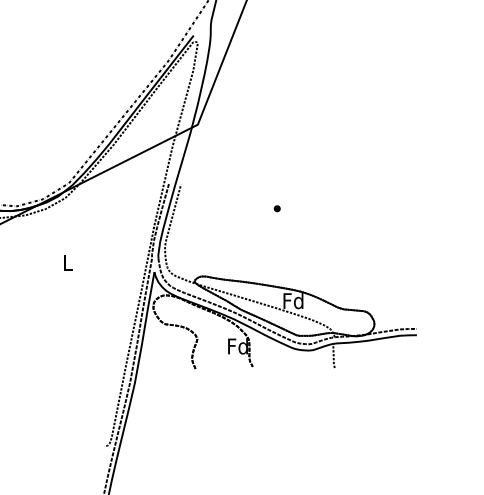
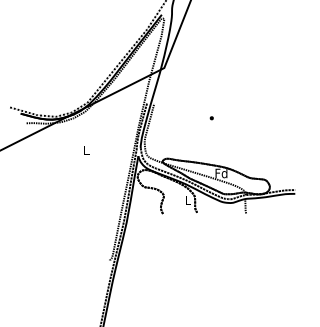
text: (238, 346) -> (188, 200), Fd -> L

